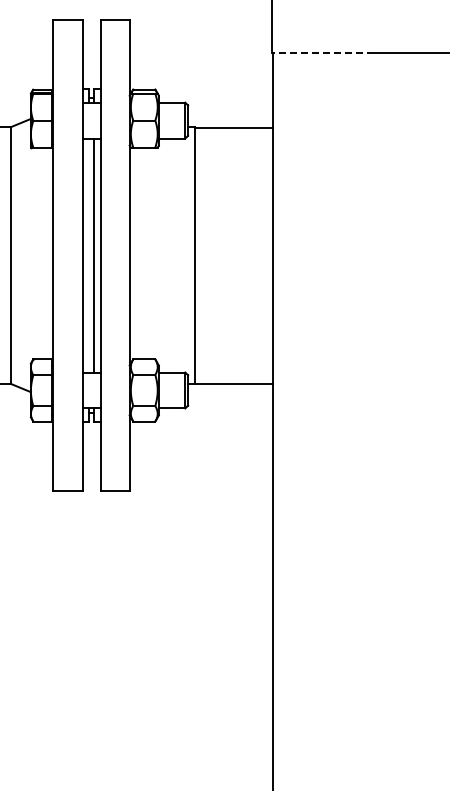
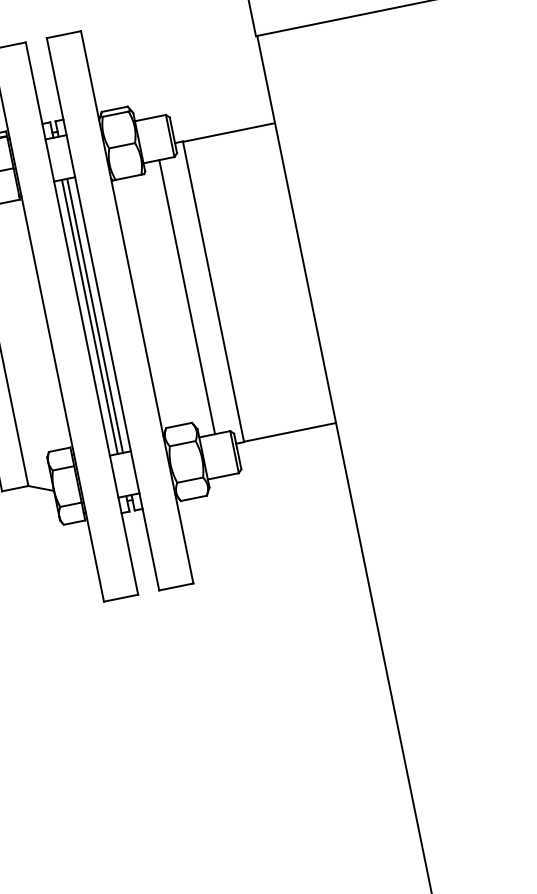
line: (322, 53) -> (314, 24), dashed -> solid
line: (89, 255) -> (90, 316), added
line: (172, 255) -> (187, 297), added

